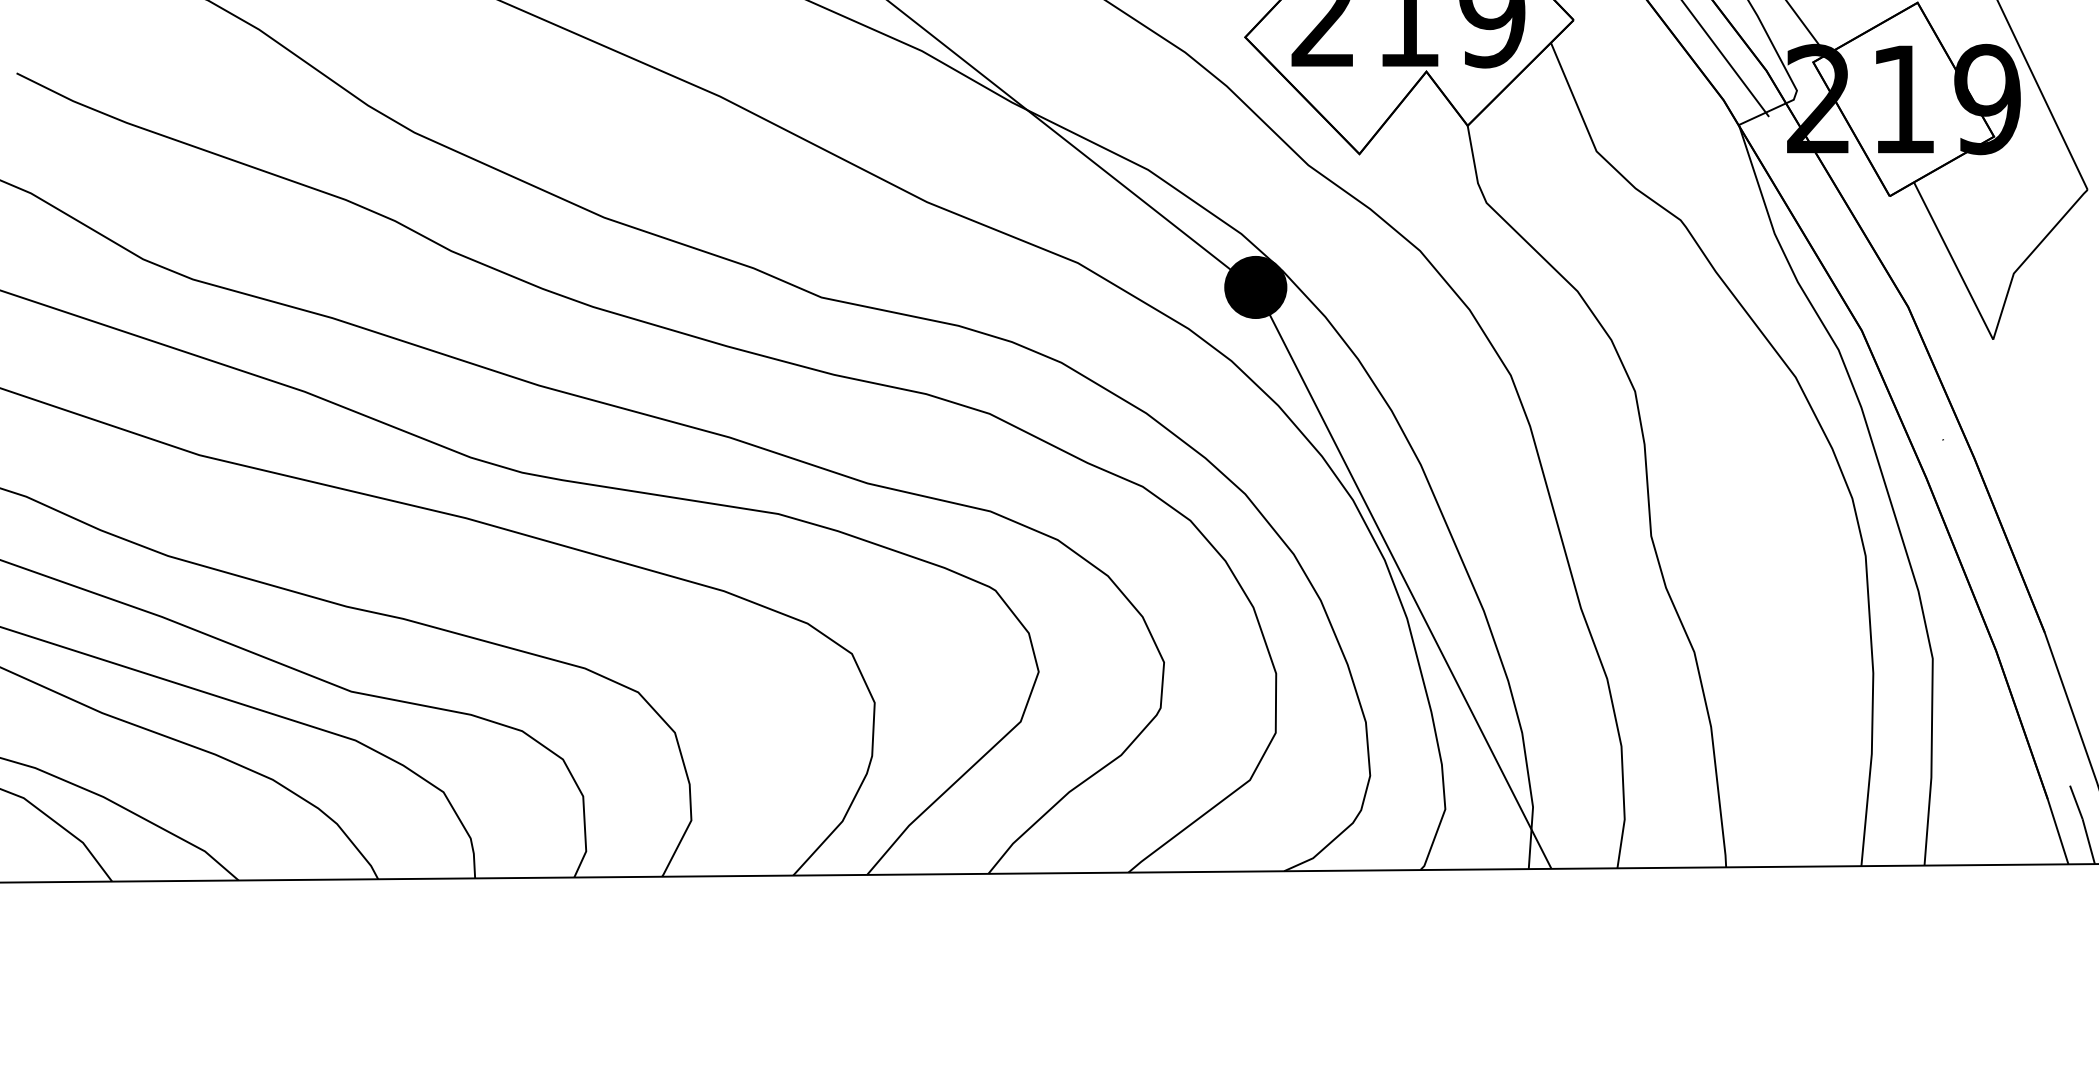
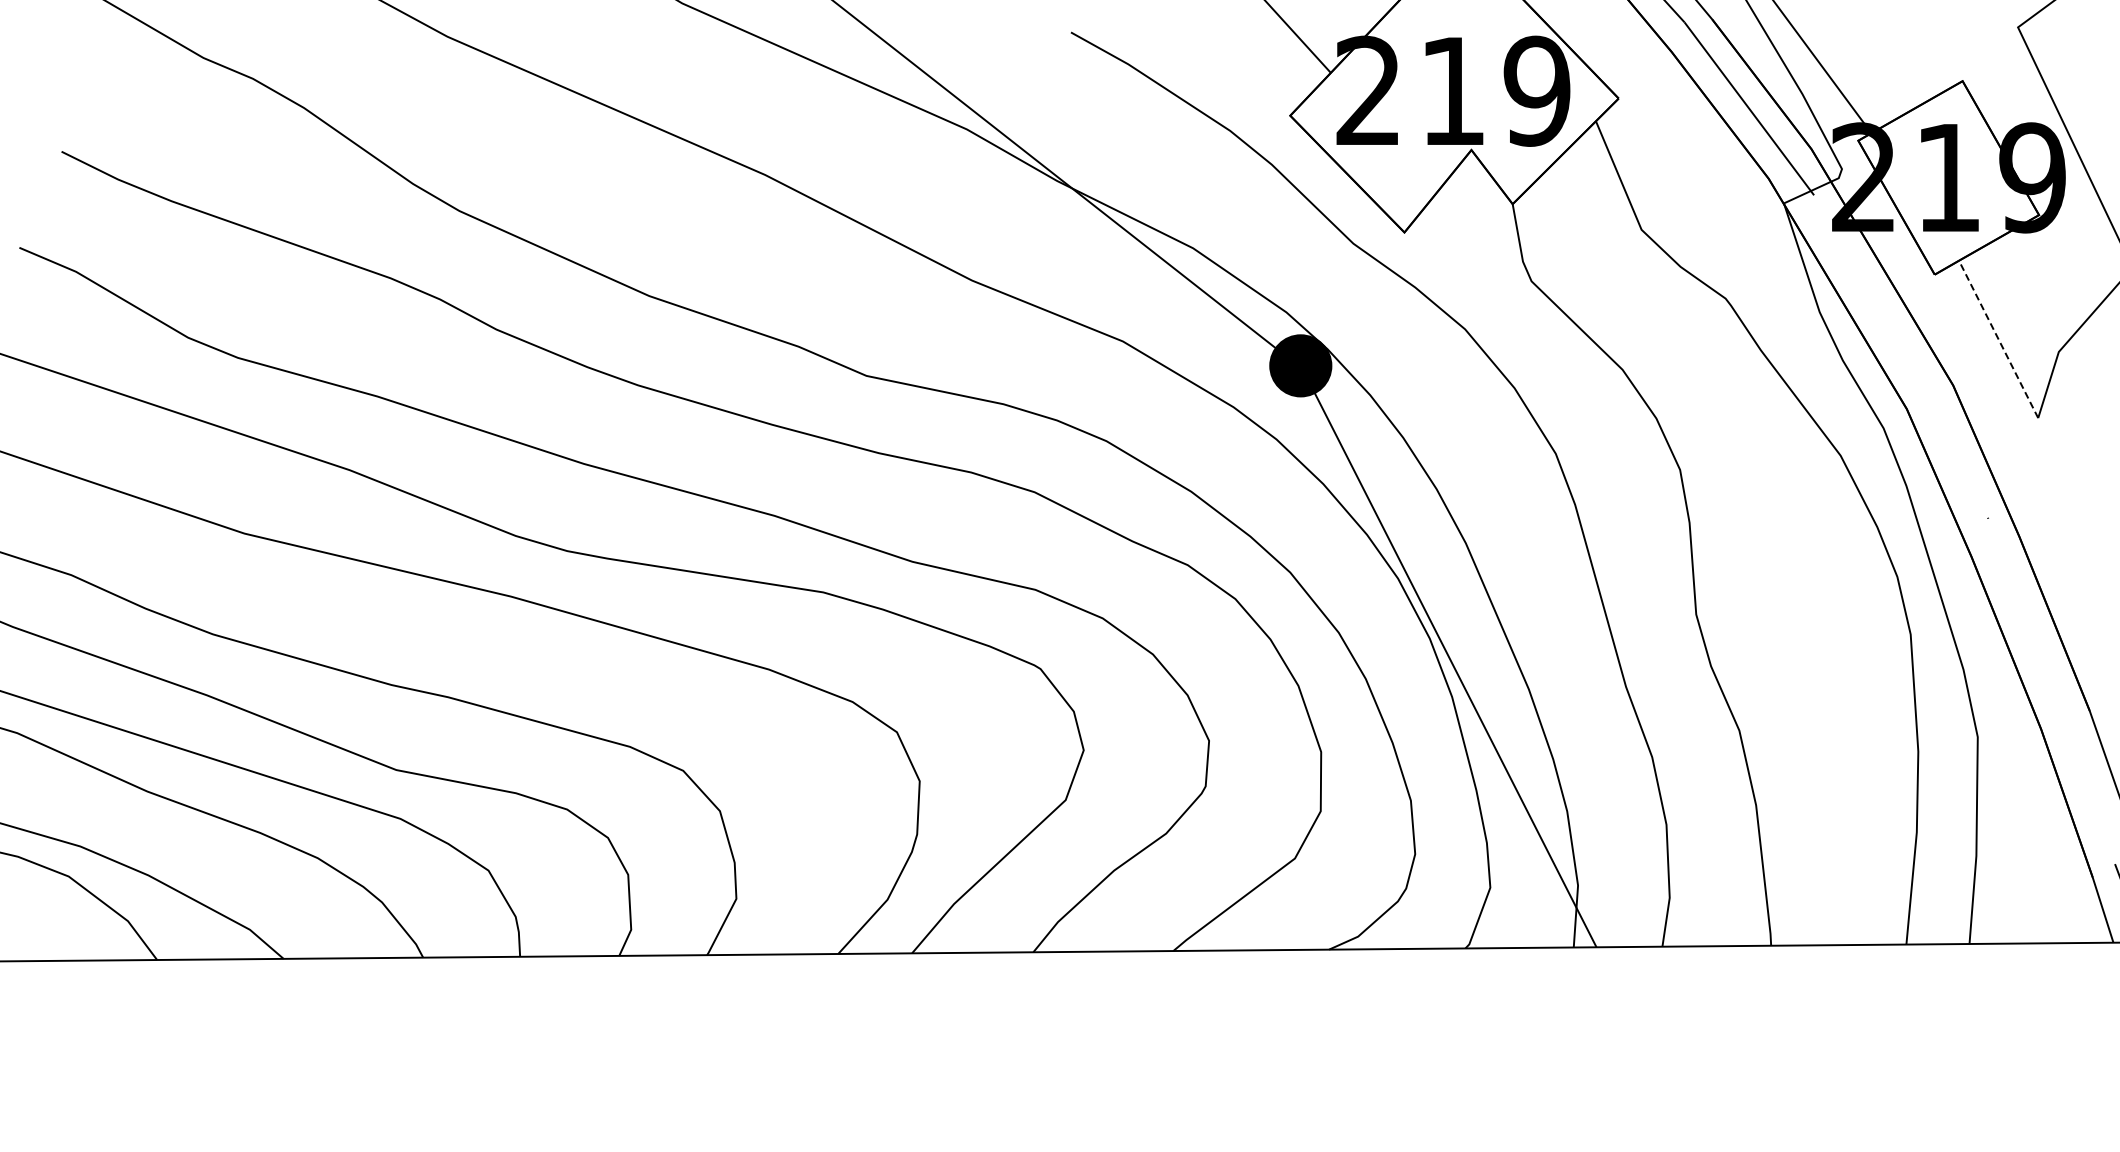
line: (1953, 260) -> (1998, 338), solid -> dashed

